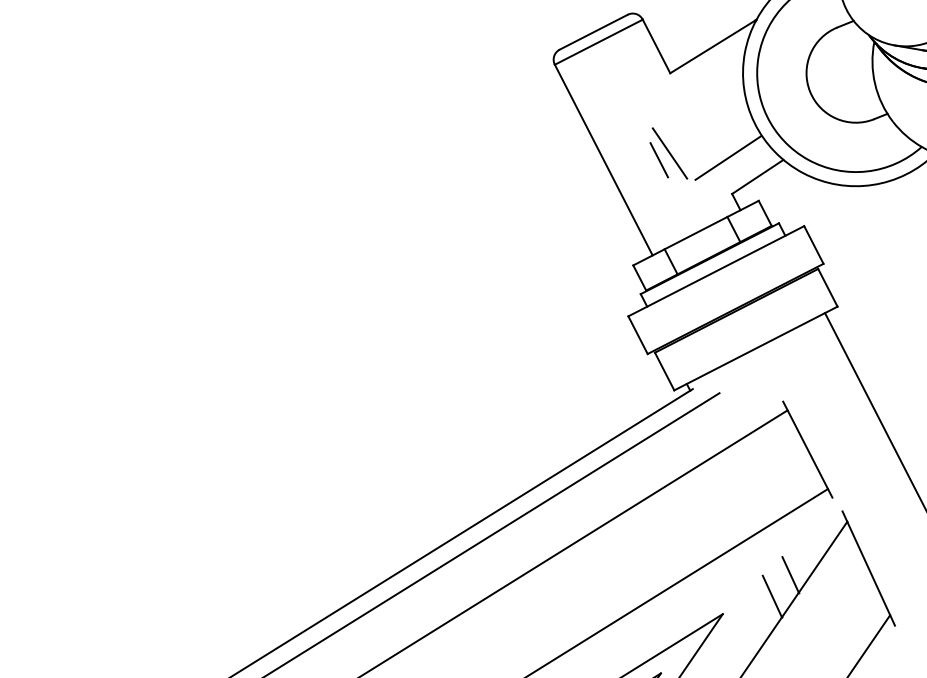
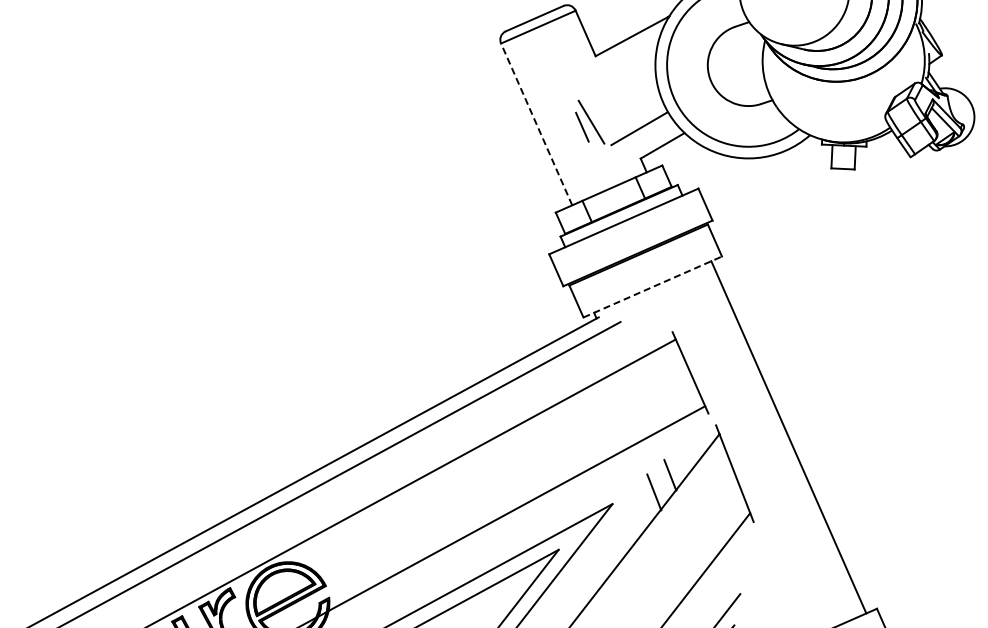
line: (603, 158) -> (536, 123), solid -> dashed
line: (755, 349) -> (652, 287), solid -> dashed

